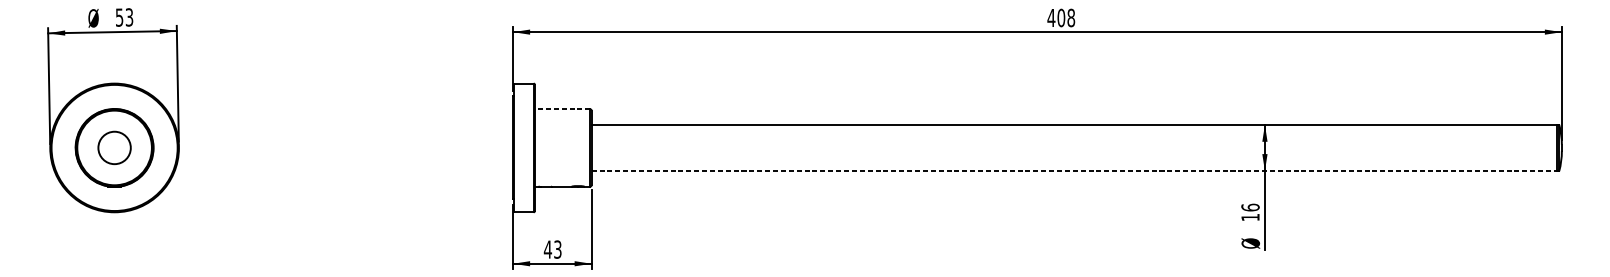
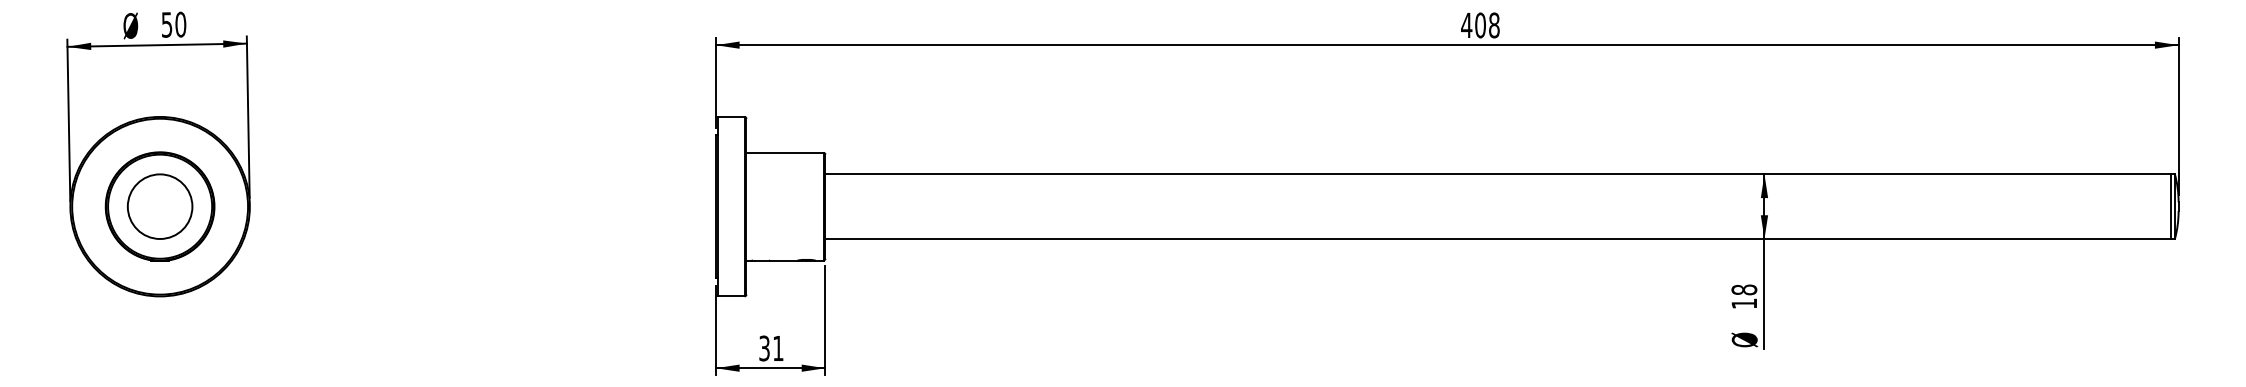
text: (129, 17) -> (180, 24), 53 -> 50
line: (563, 109) -> (785, 152), dashed -> solid
circle: (114, 147) -> (159, 206), size x1.43
line: (1074, 170) -> (1498, 238), dashed -> solid
text: (1250, 207) -> (1744, 289), 16 -> 18
text: (552, 249) -> (770, 348), 43 -> 31

